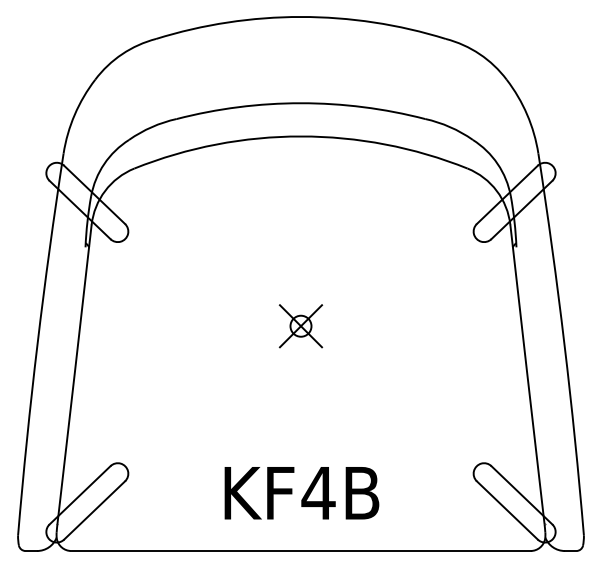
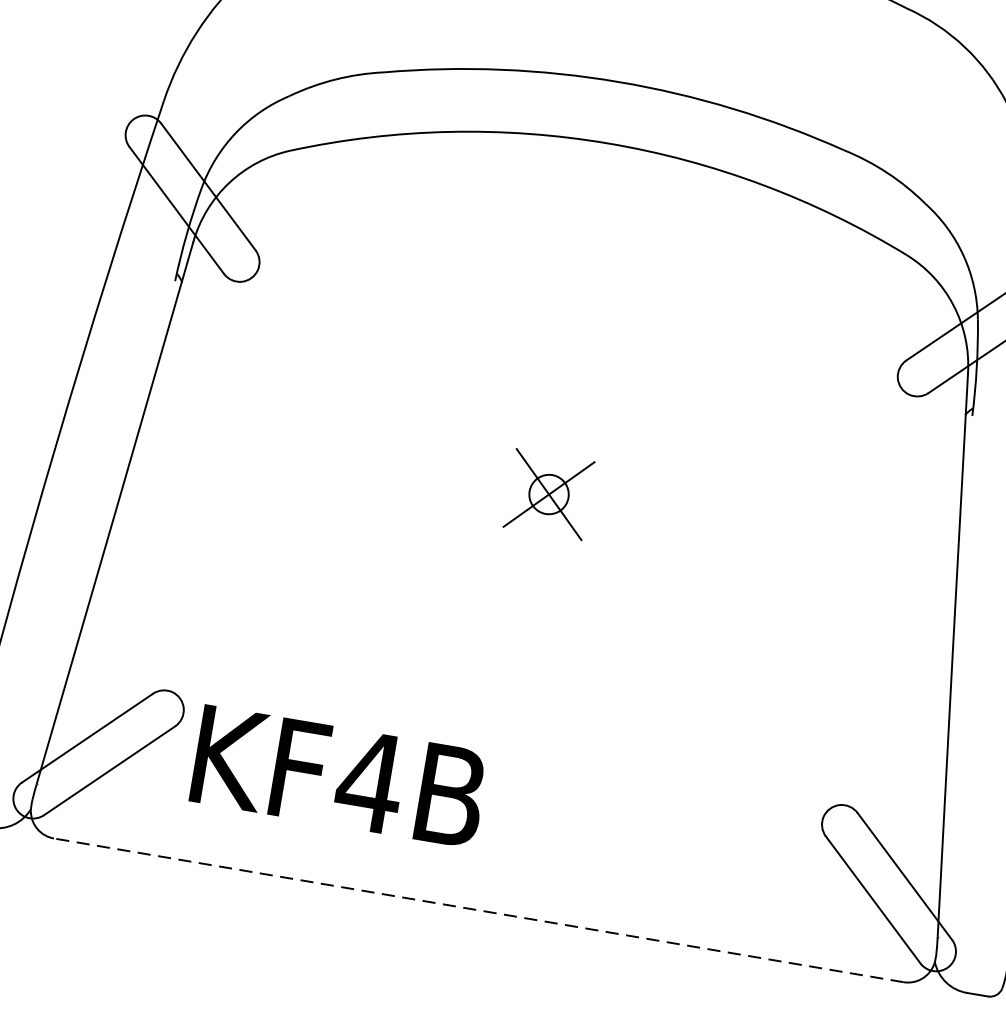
text: (301, 493) -> (338, 777), moved
line: (301, 551) -> (479, 911), solid -> dashed

